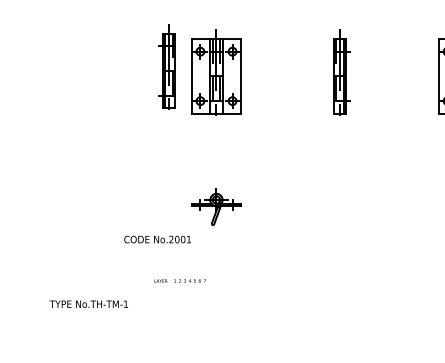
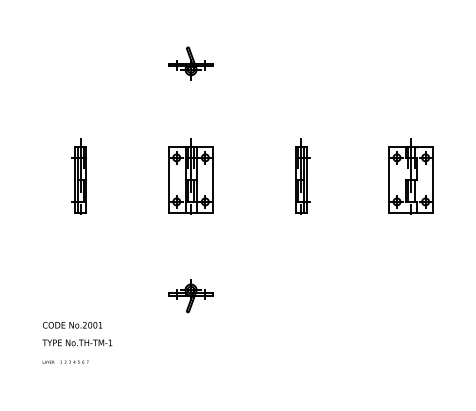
part: (166, 67) -> (78, 176), moved
text: (157, 238) -> (72, 324), moved
text: (179, 280) -> (65, 361), moved
text: (89, 303) -> (77, 342), moved

